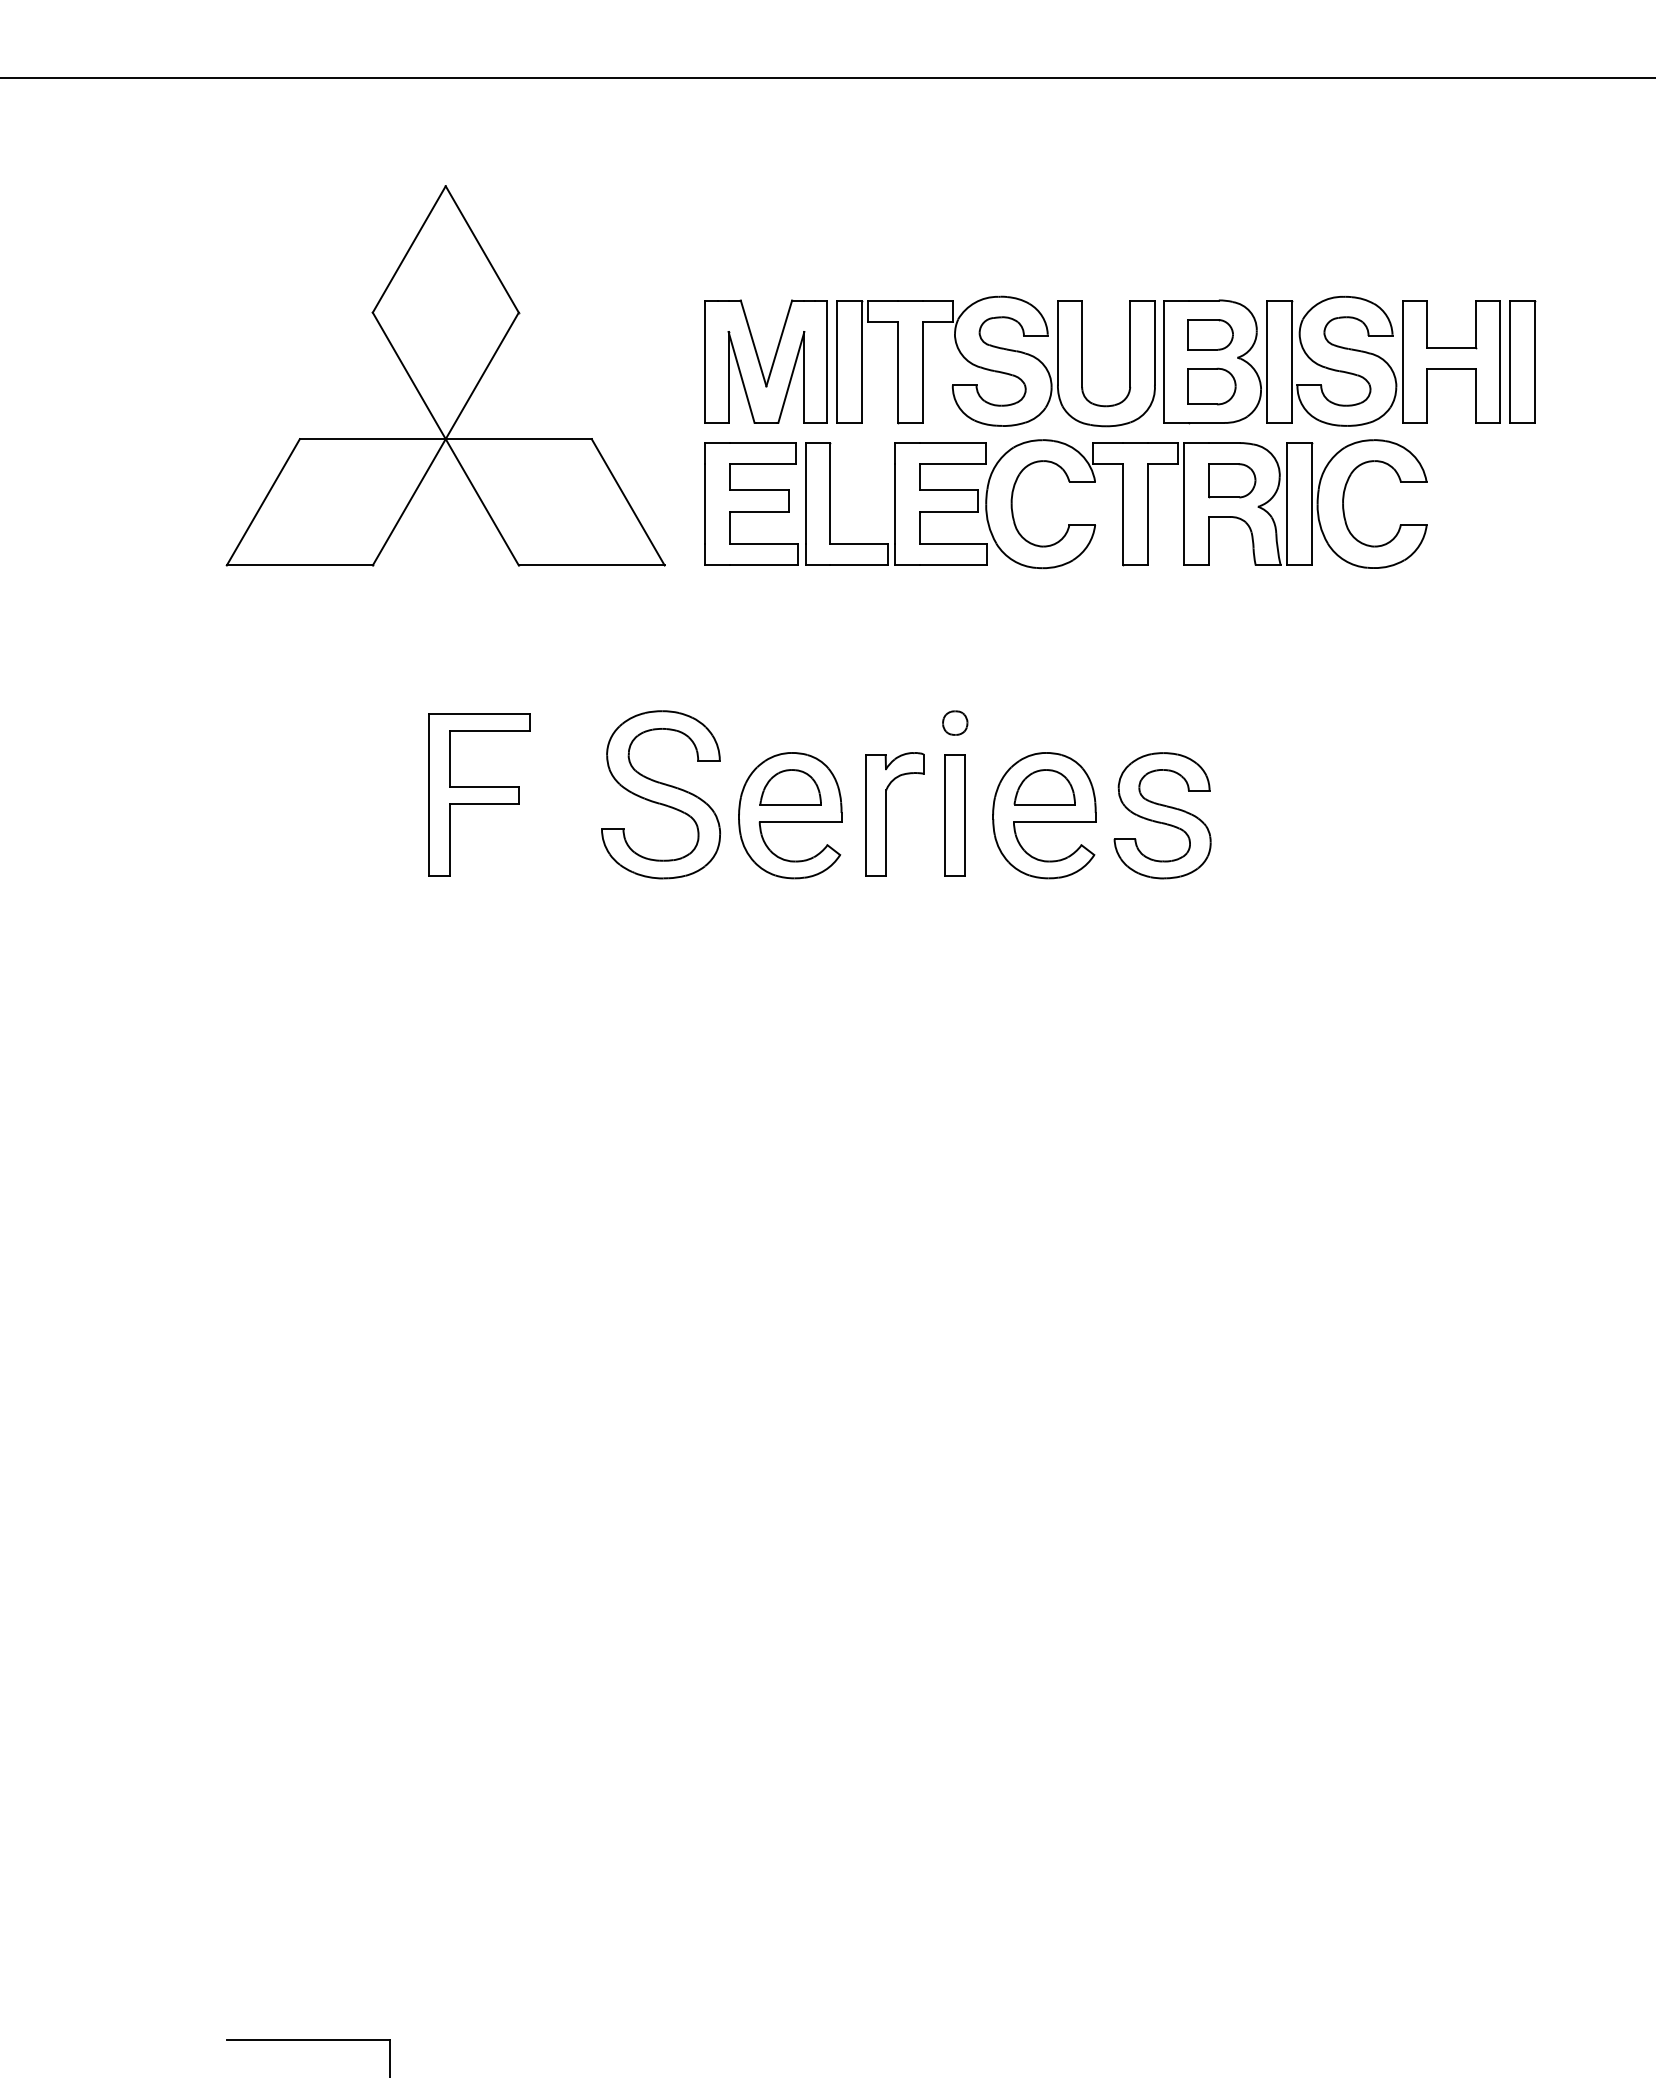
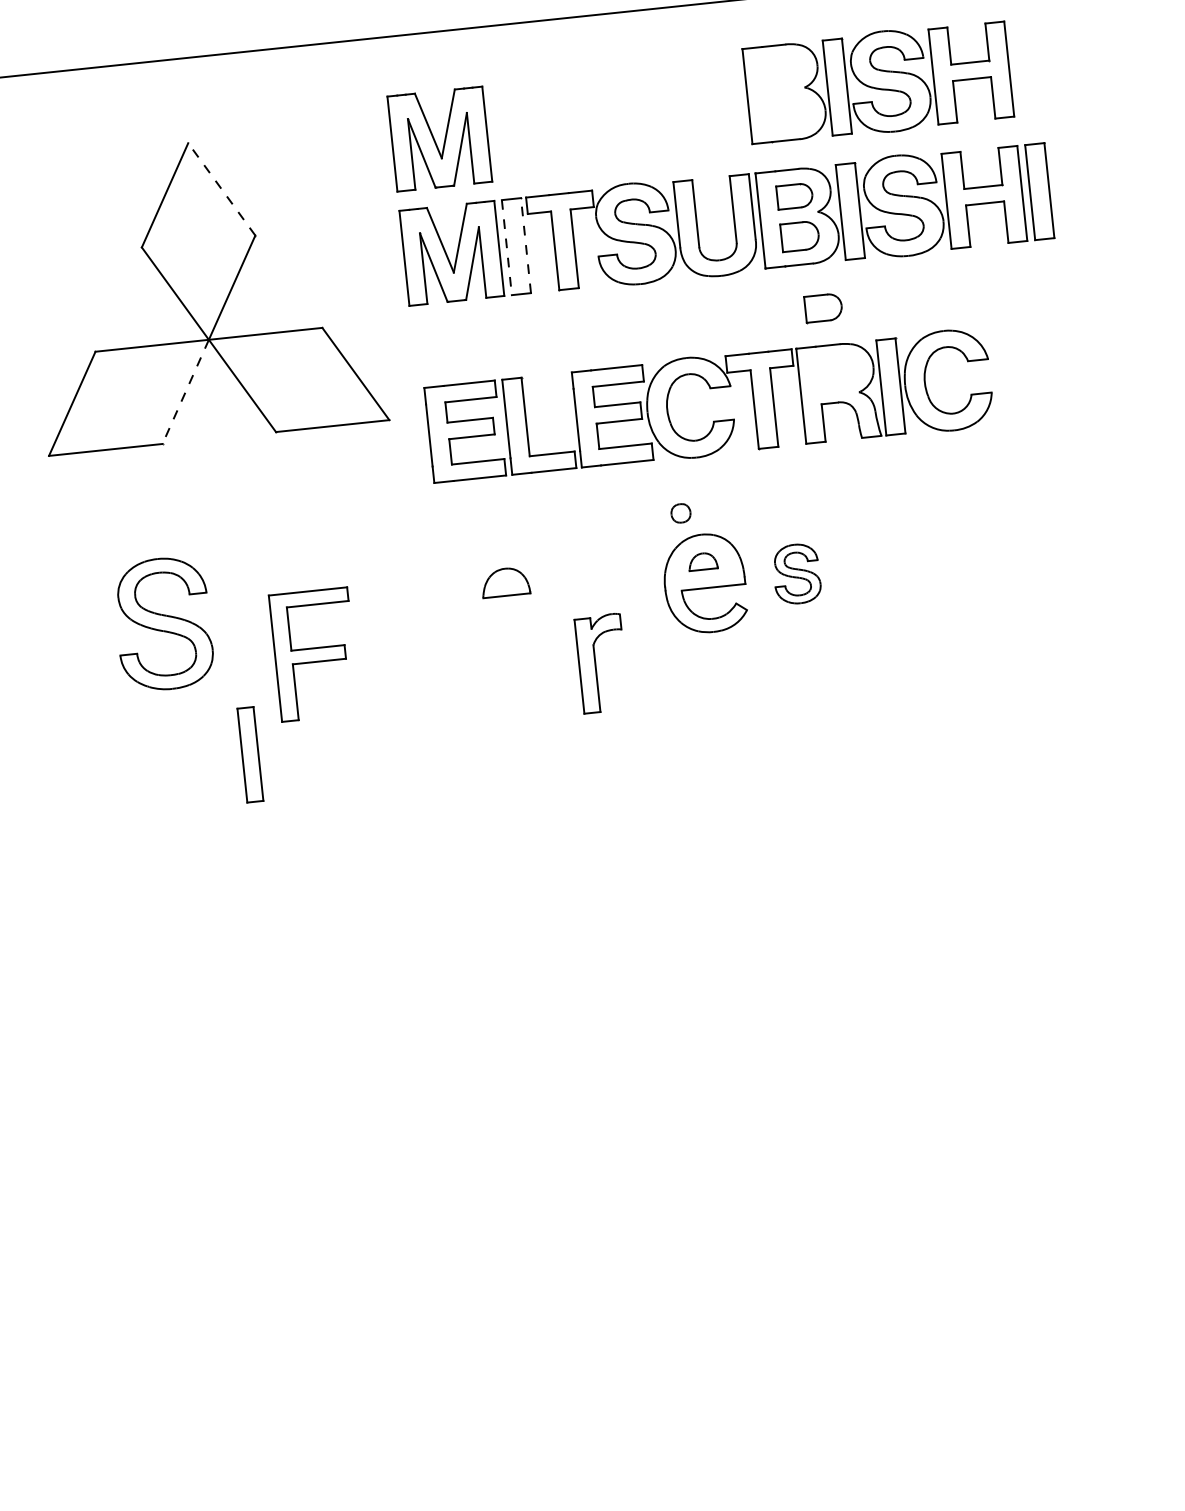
part: (1331, 200) -> (877, 81), added
part: (765, 214) -> (439, 139), added
line: (482, 249) -> (221, 189), solid -> dashed
line: (861, 361) -> (525, 245), solid -> dashed
line: (837, 362) -> (507, 248), solid -> dashed
line: (409, 502) -> (185, 392), solid -> dashed
part: (1068, 524) -> (713, 421), moved
part: (955, 722) -> (681, 512), moved
part: (1044, 787) -> (702, 561), size x0.6
part: (479, 794) -> (314, 654), moved
part: (661, 794) -> (163, 623), moved
part: (886, 814) -> (595, 664), moved
part: (790, 815) -> (507, 604), removed
part: (954, 815) -> (249, 754), moved
part: (1162, 815) -> (796, 573), size x0.6

